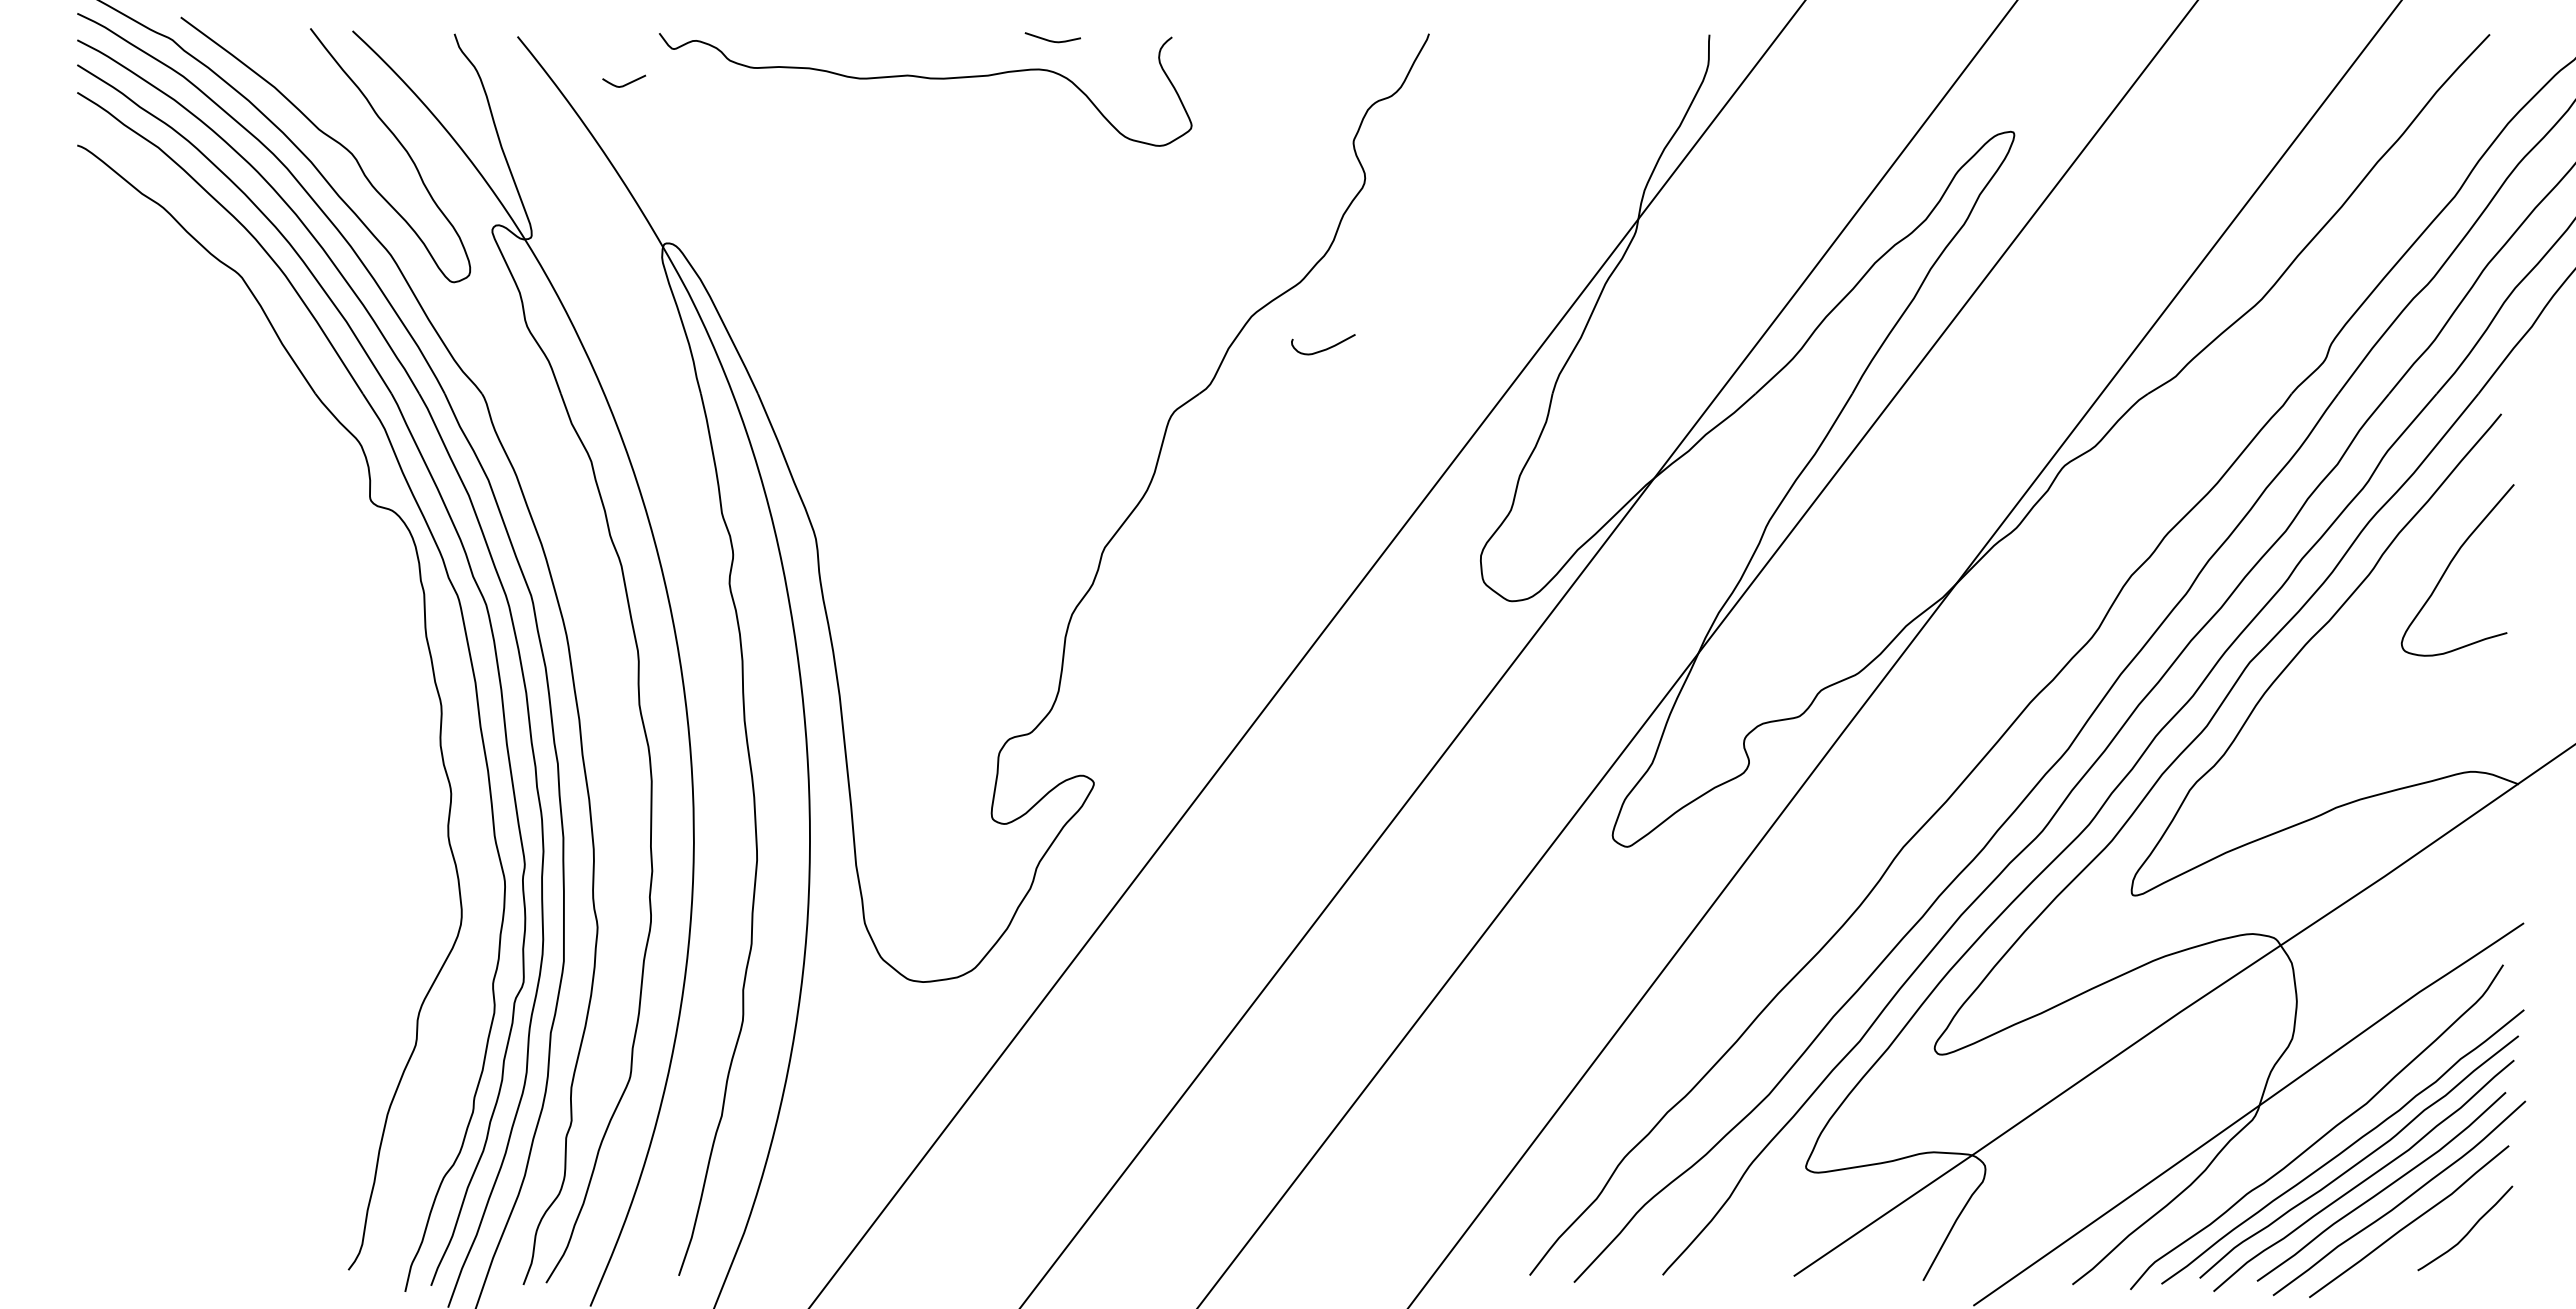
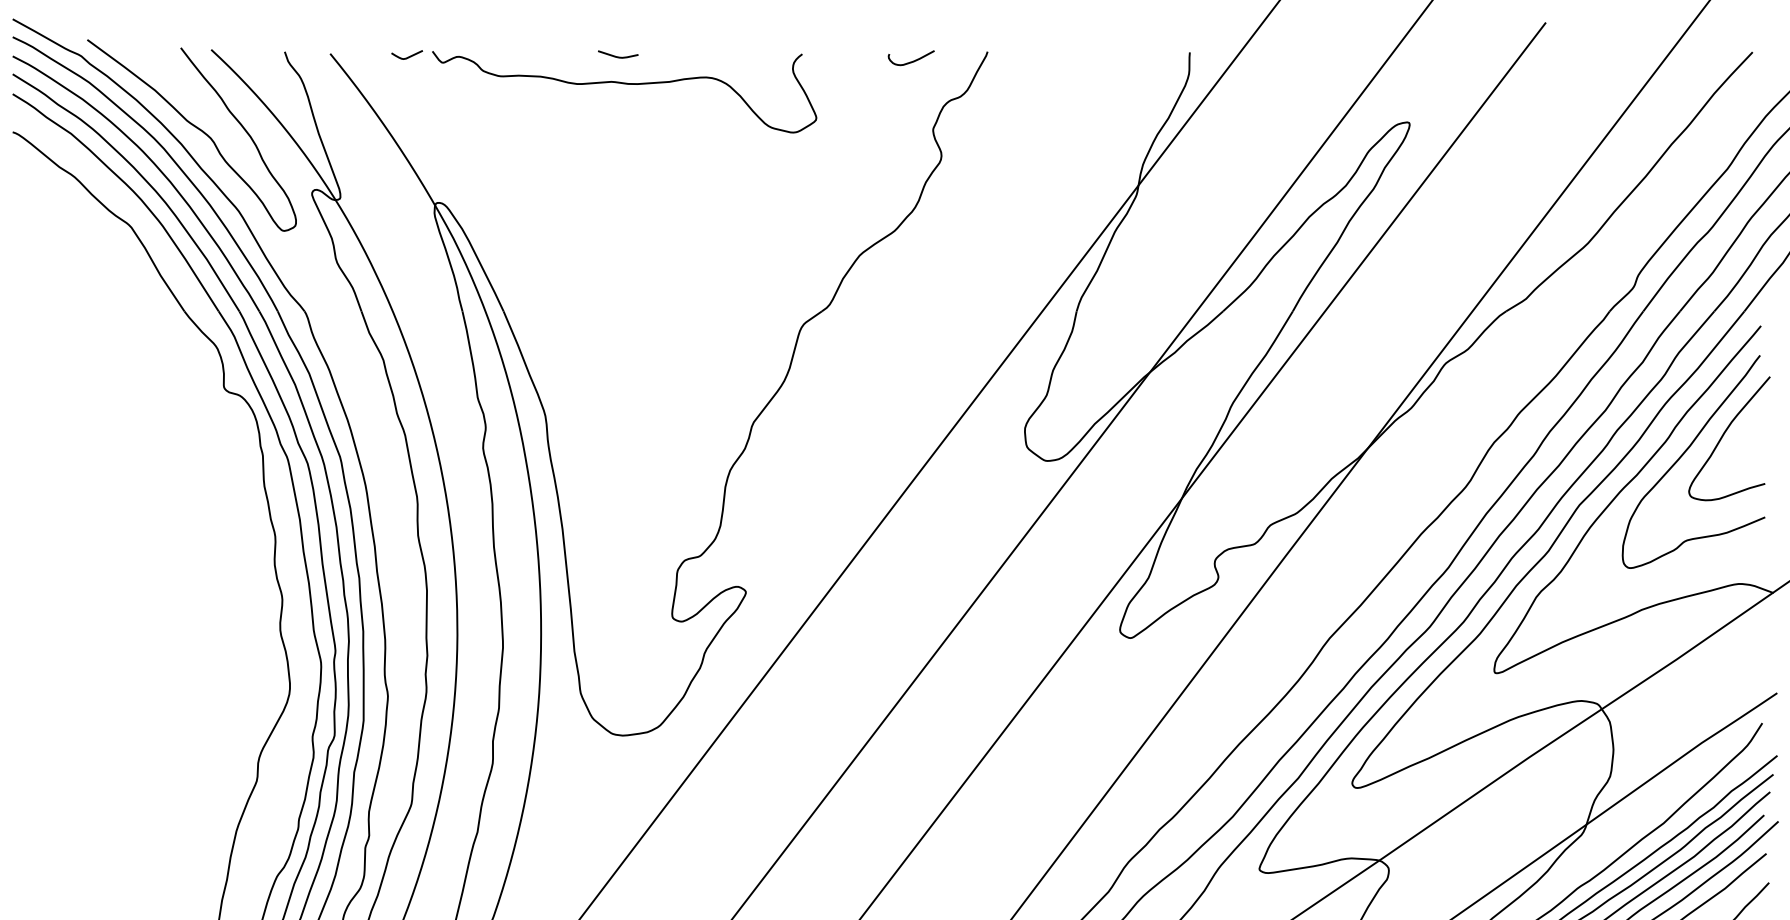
curve: (1052, 40) -> (617, 56), moved
curve: (626, 83) -> (408, 56), moved
curve: (1325, 348) -> (912, 60), moved
curve: (2394, 592) -> (1683, 454), added

